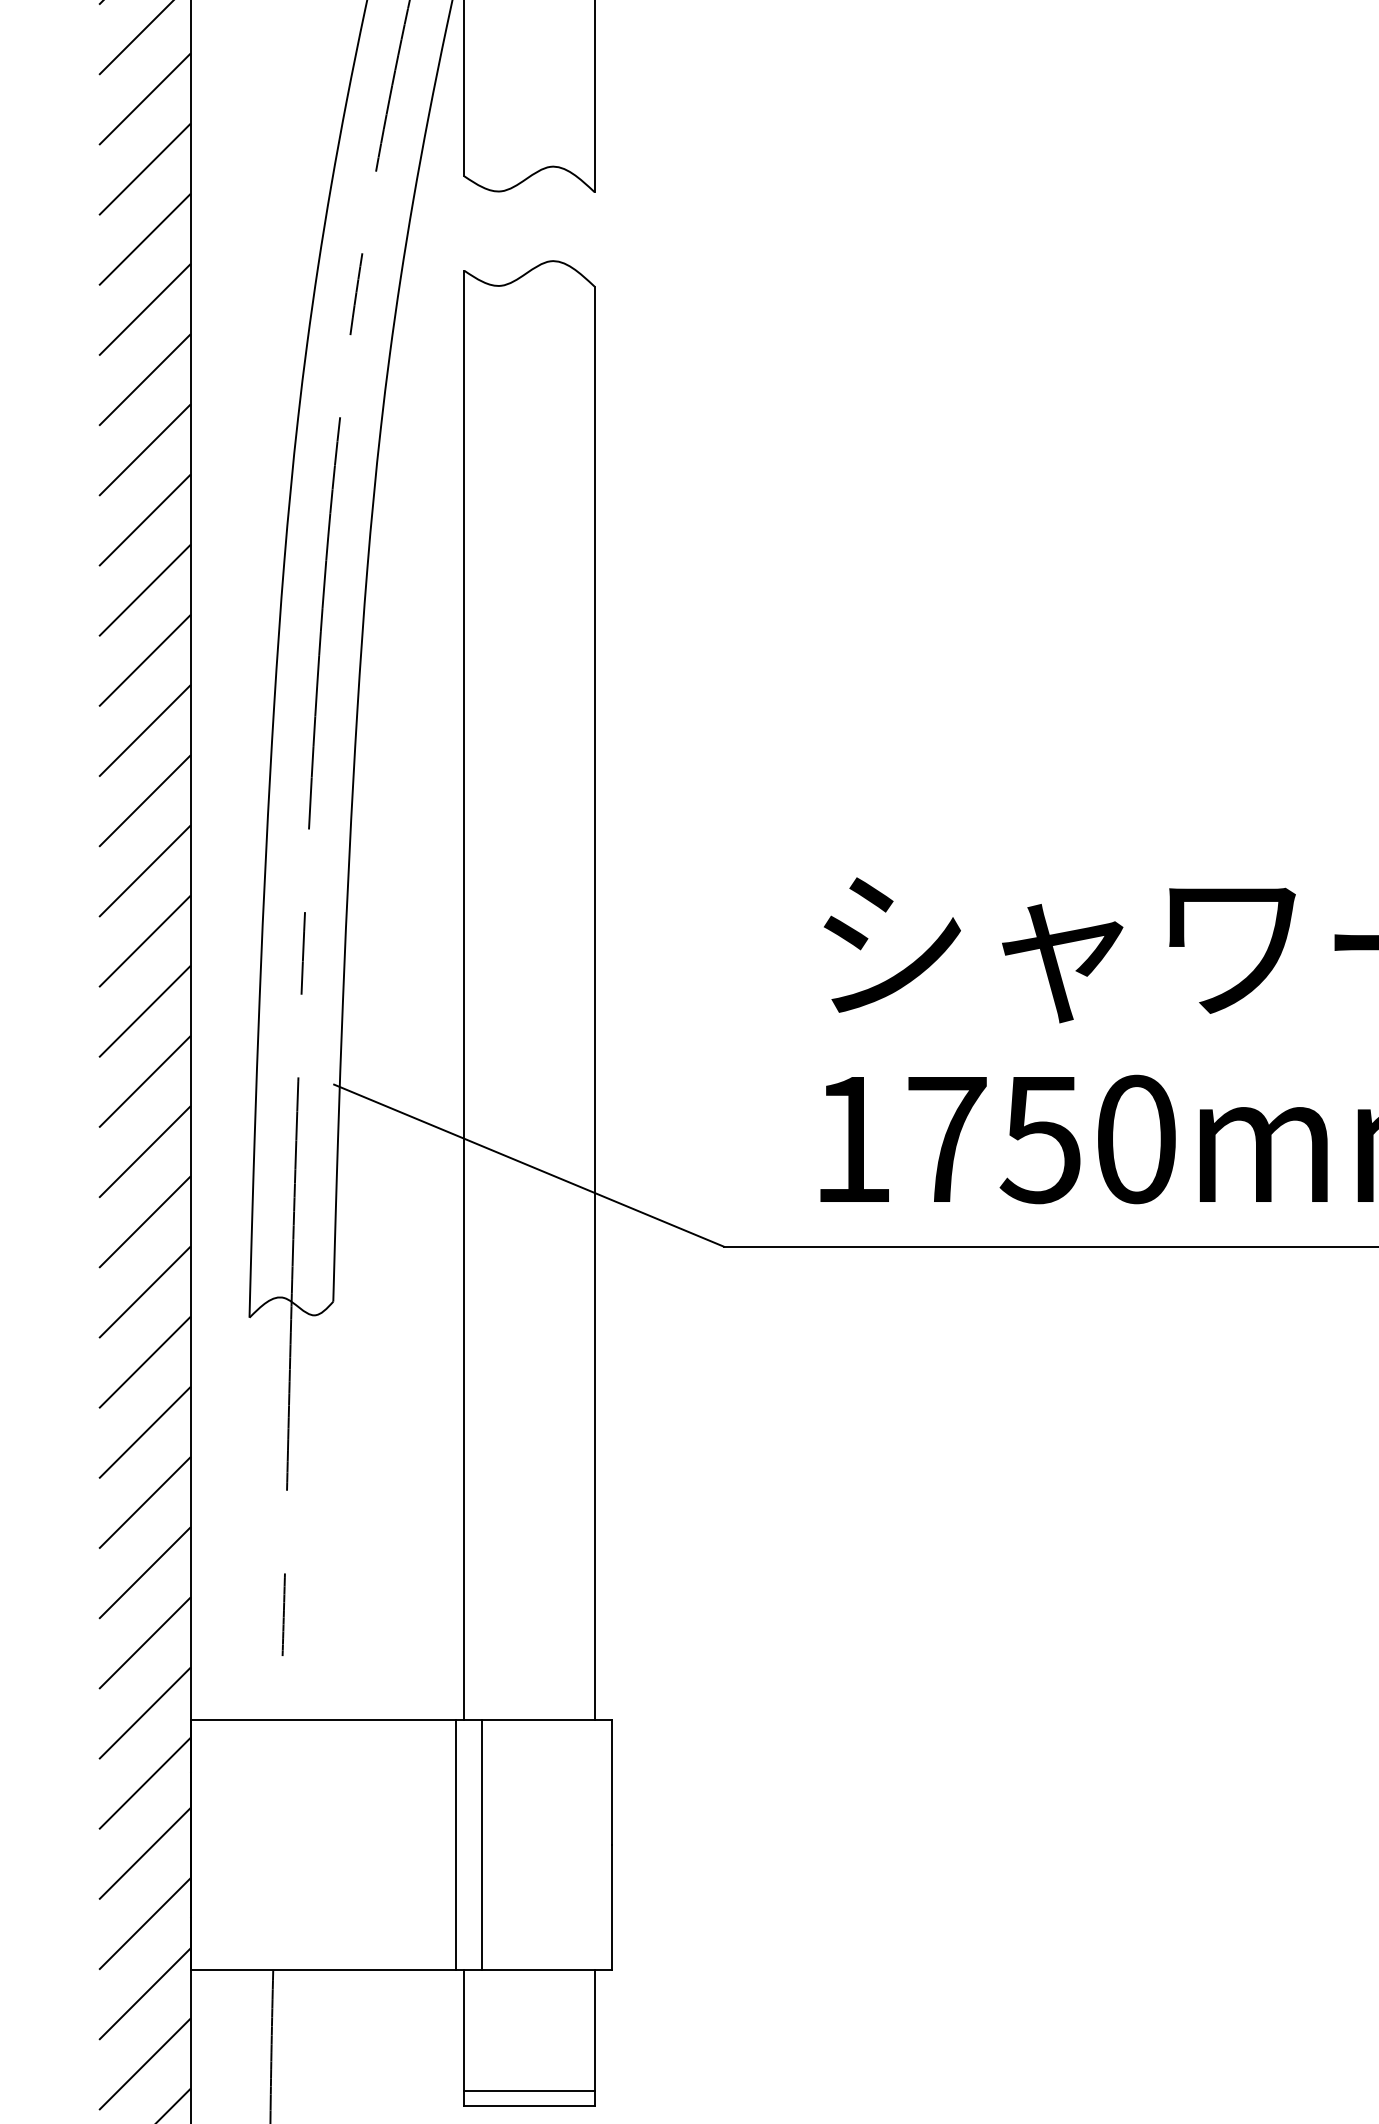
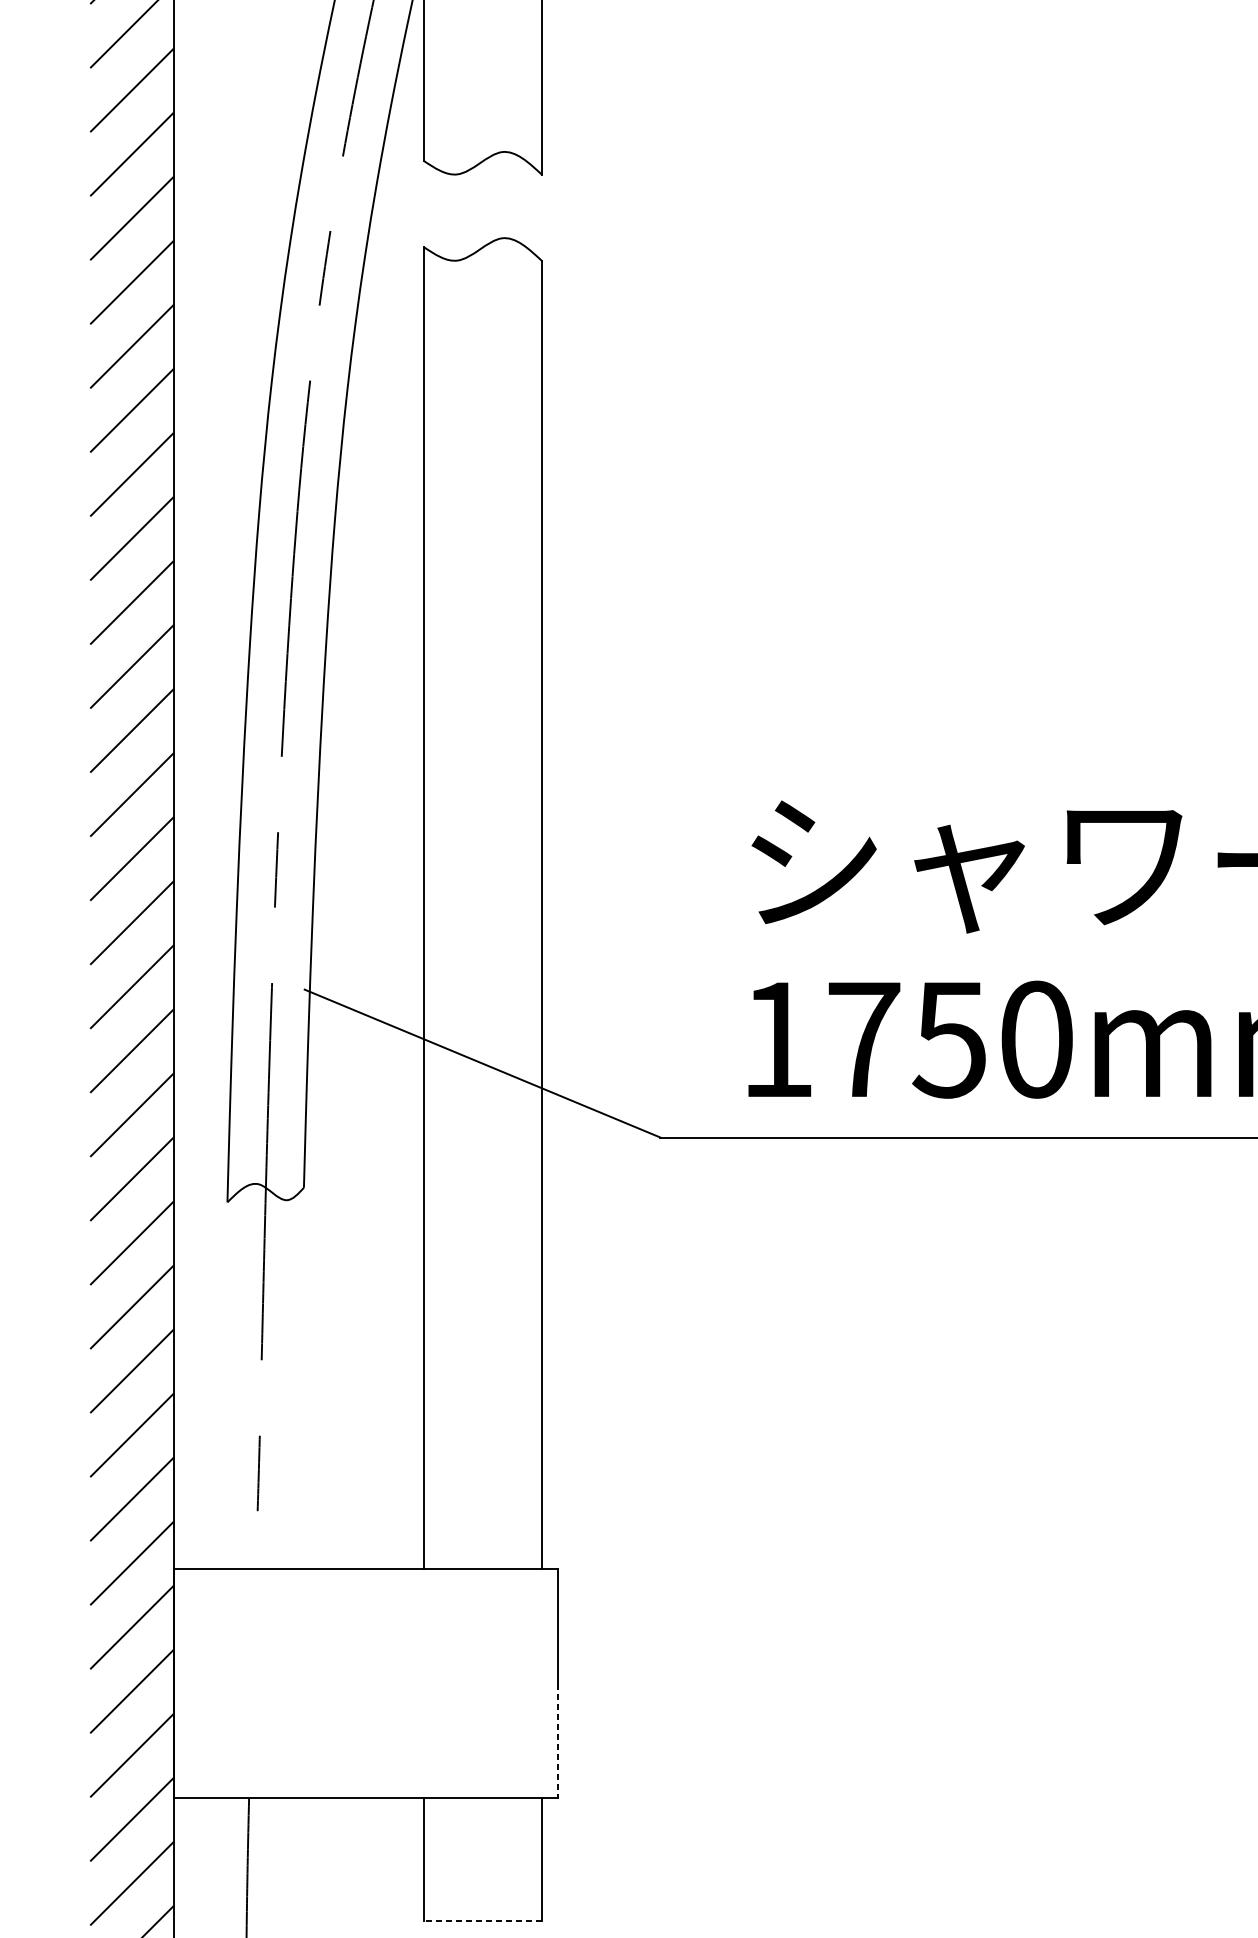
line: (455, 1844) -> (415, 1683), removed
line: (482, 1844) -> (440, 1683), removed
line: (611, 1907) -> (557, 1740), solid -> dashed
line: (529, 2090) -> (482, 1907), removed
line: (529, 2105) -> (482, 1921), solid -> dashed

